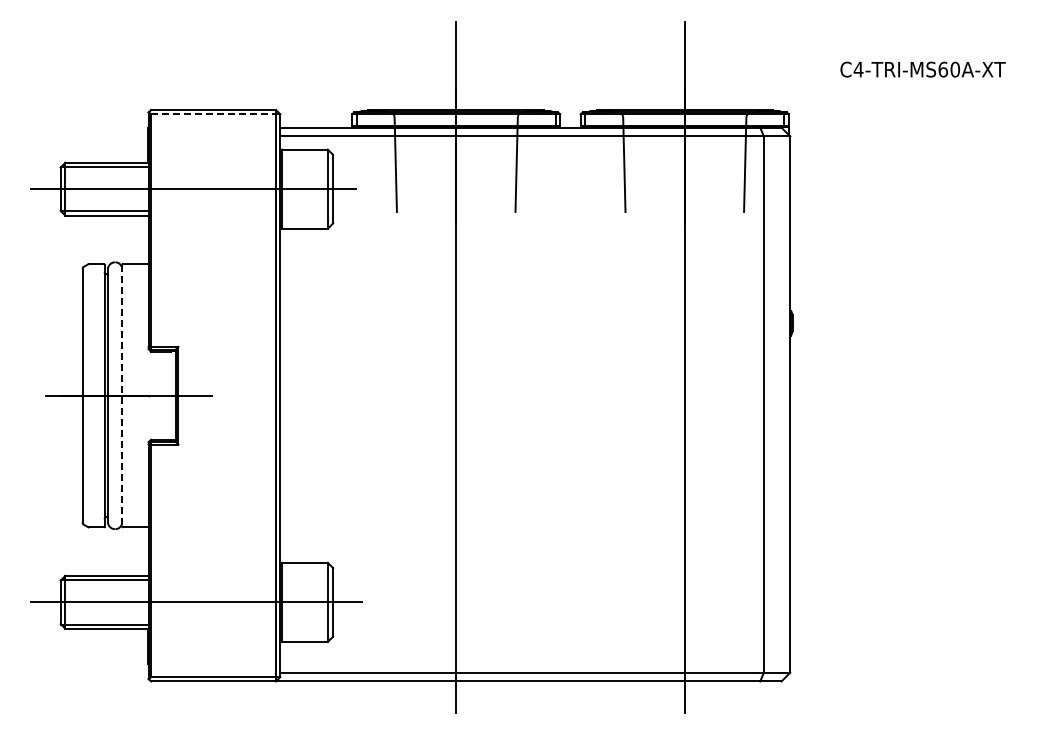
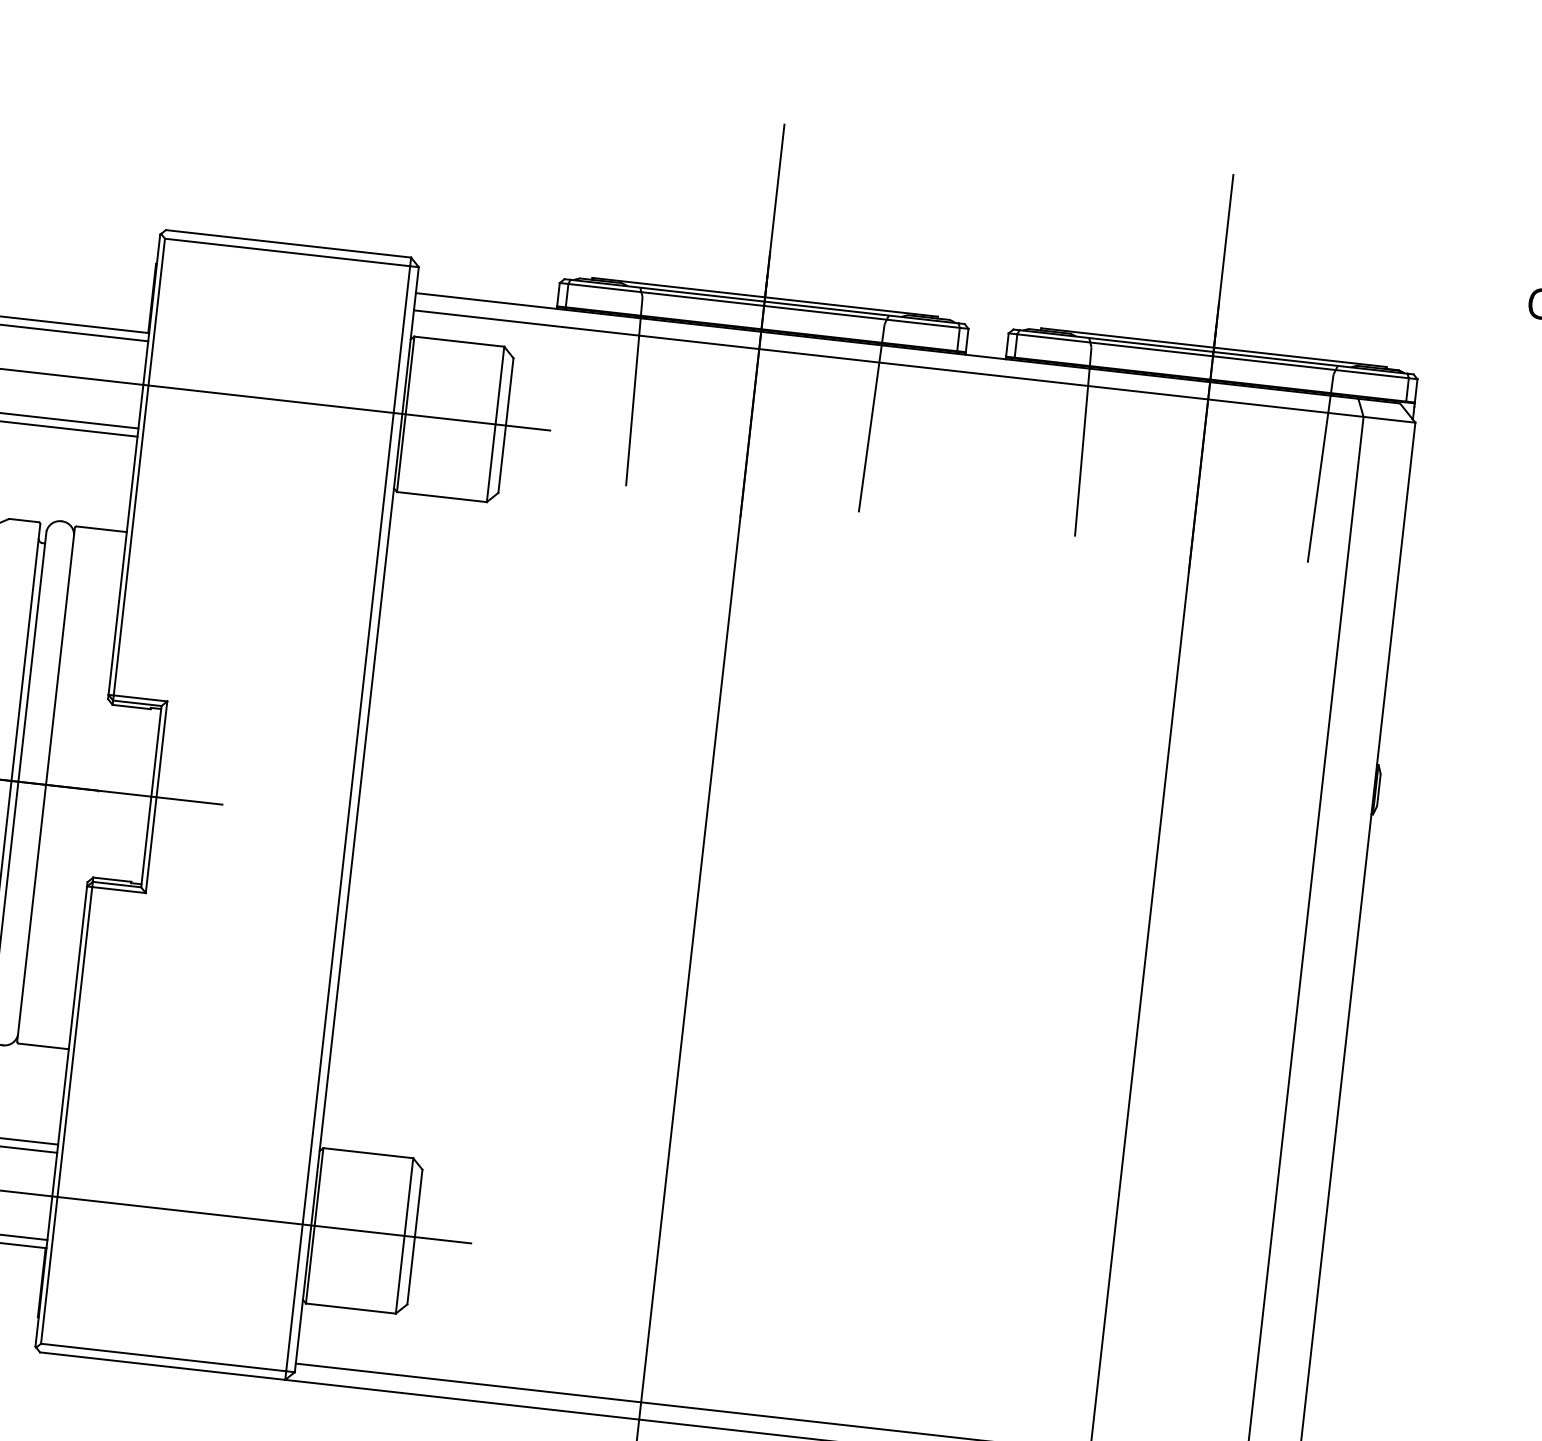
line: (214, 114) -> (289, 252), dashed -> solid
line: (122, 395) -> (46, 784), dashed -> solid

